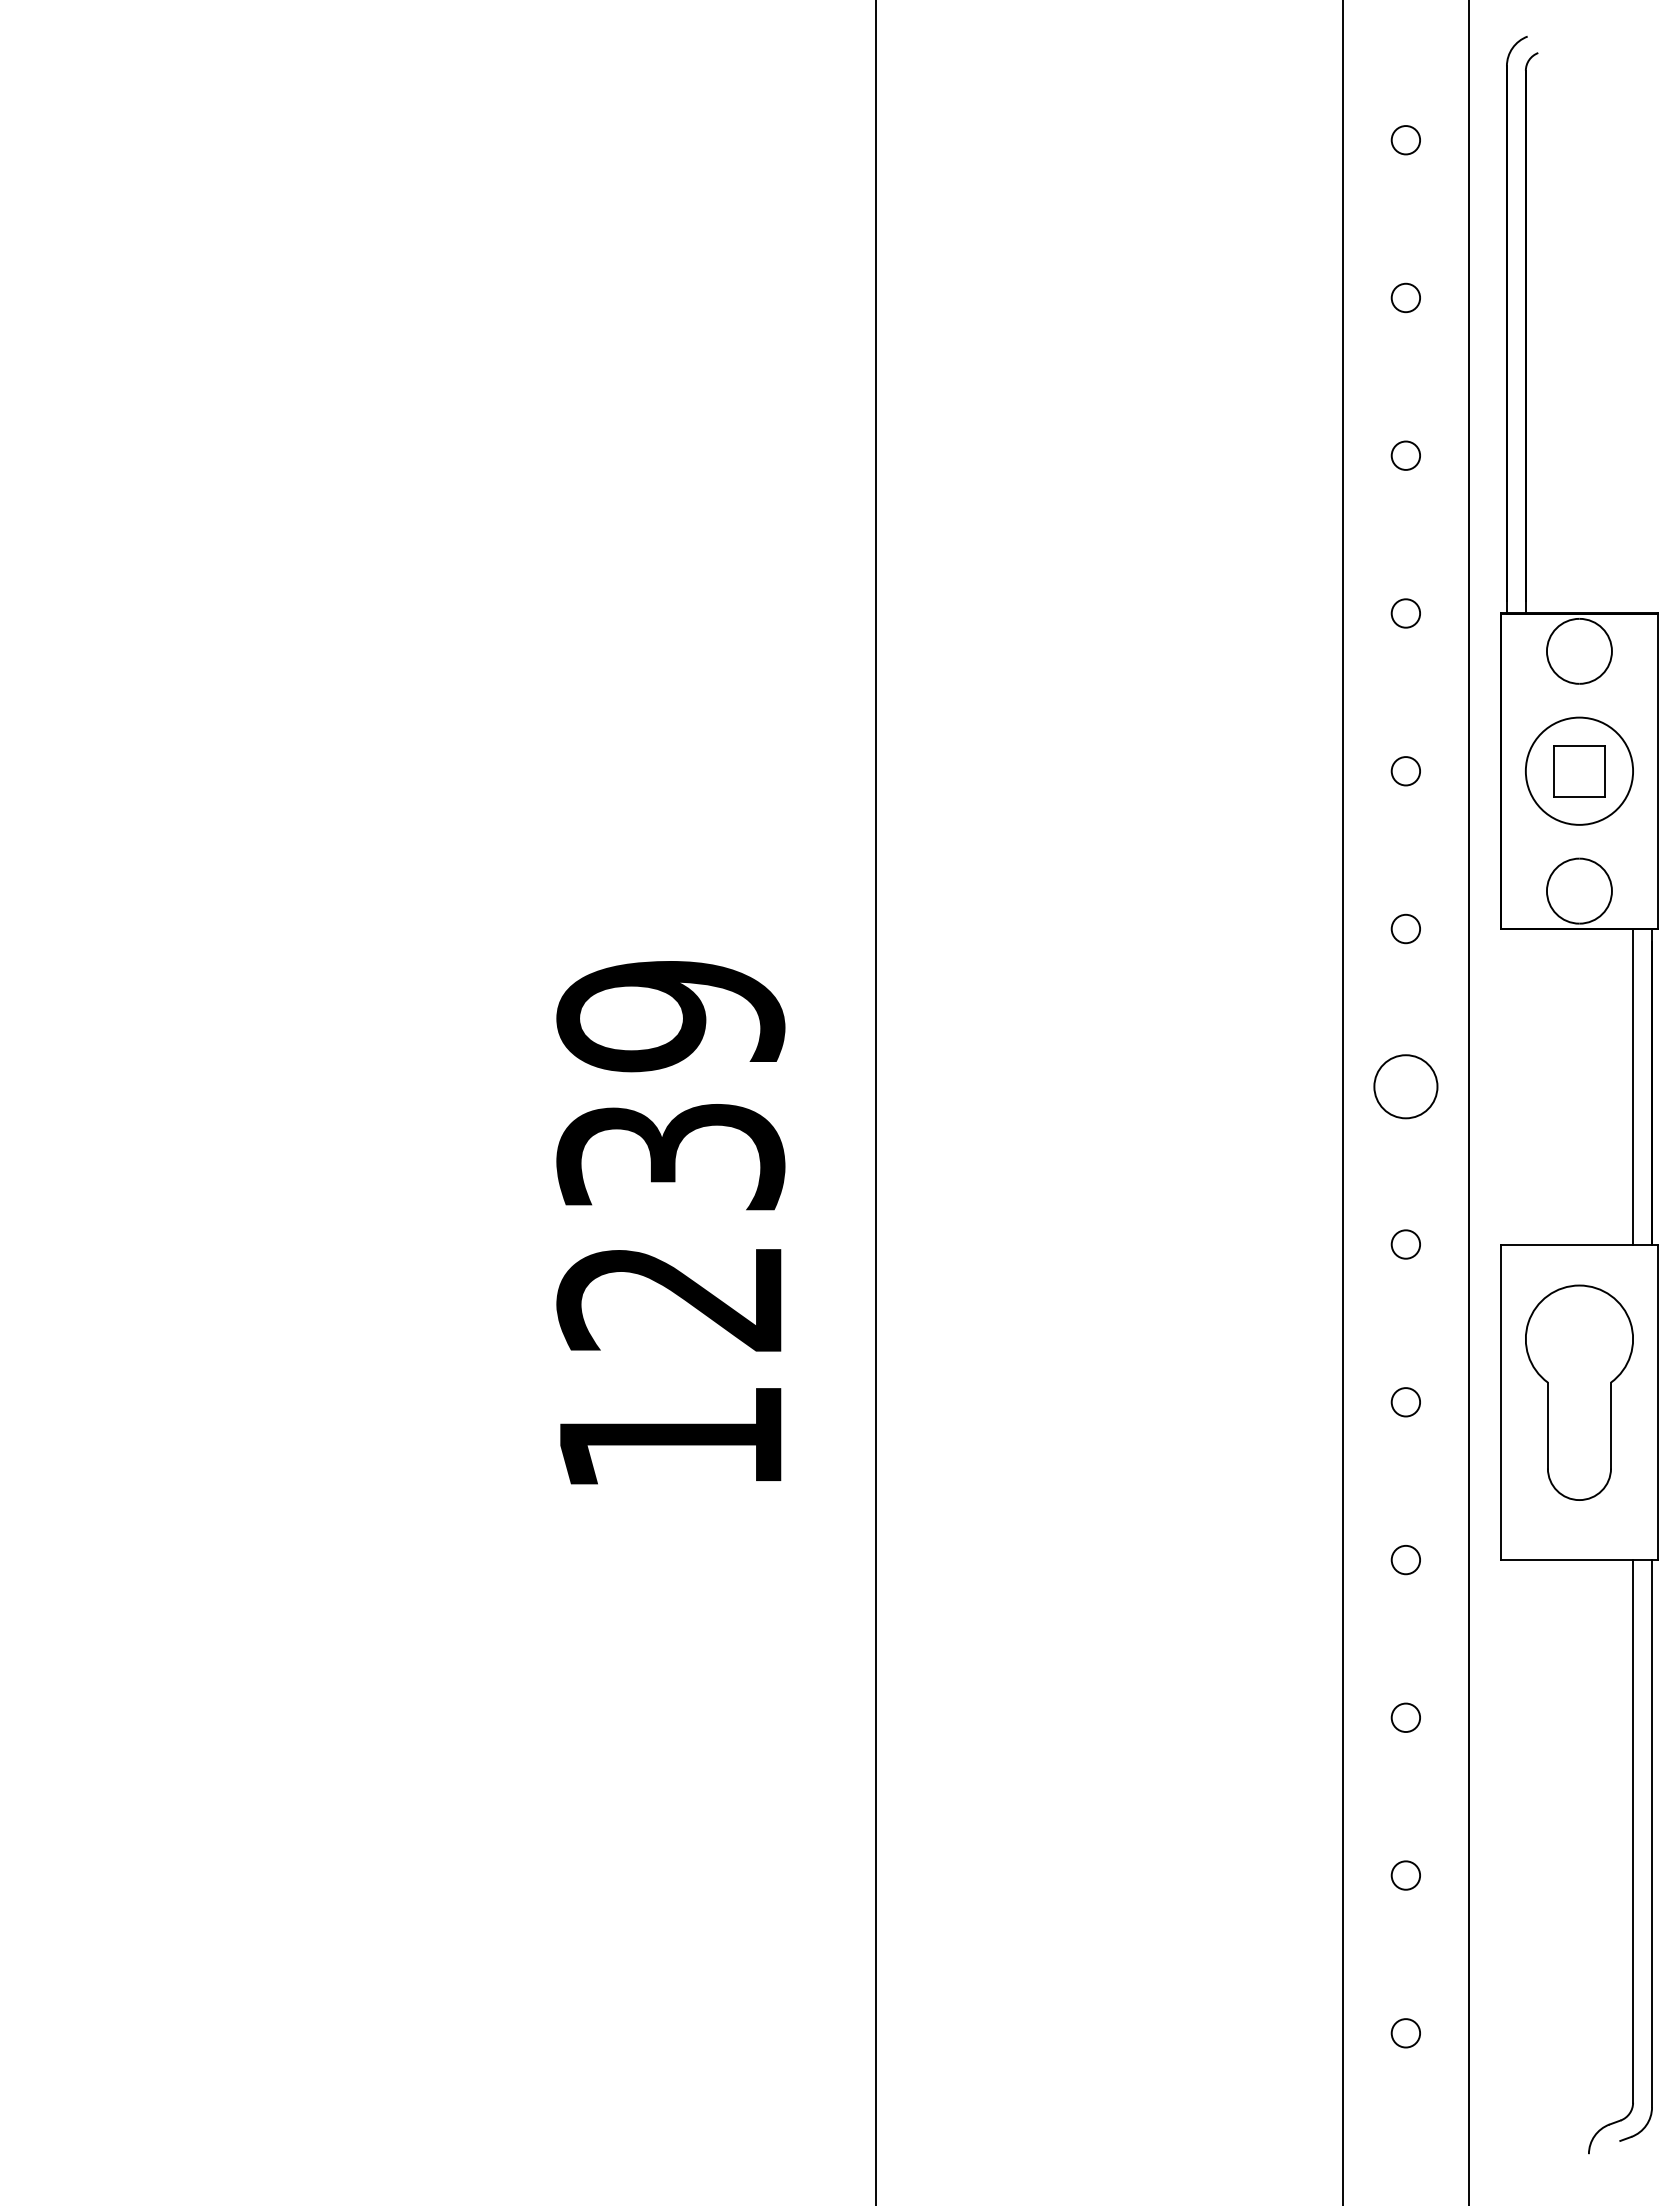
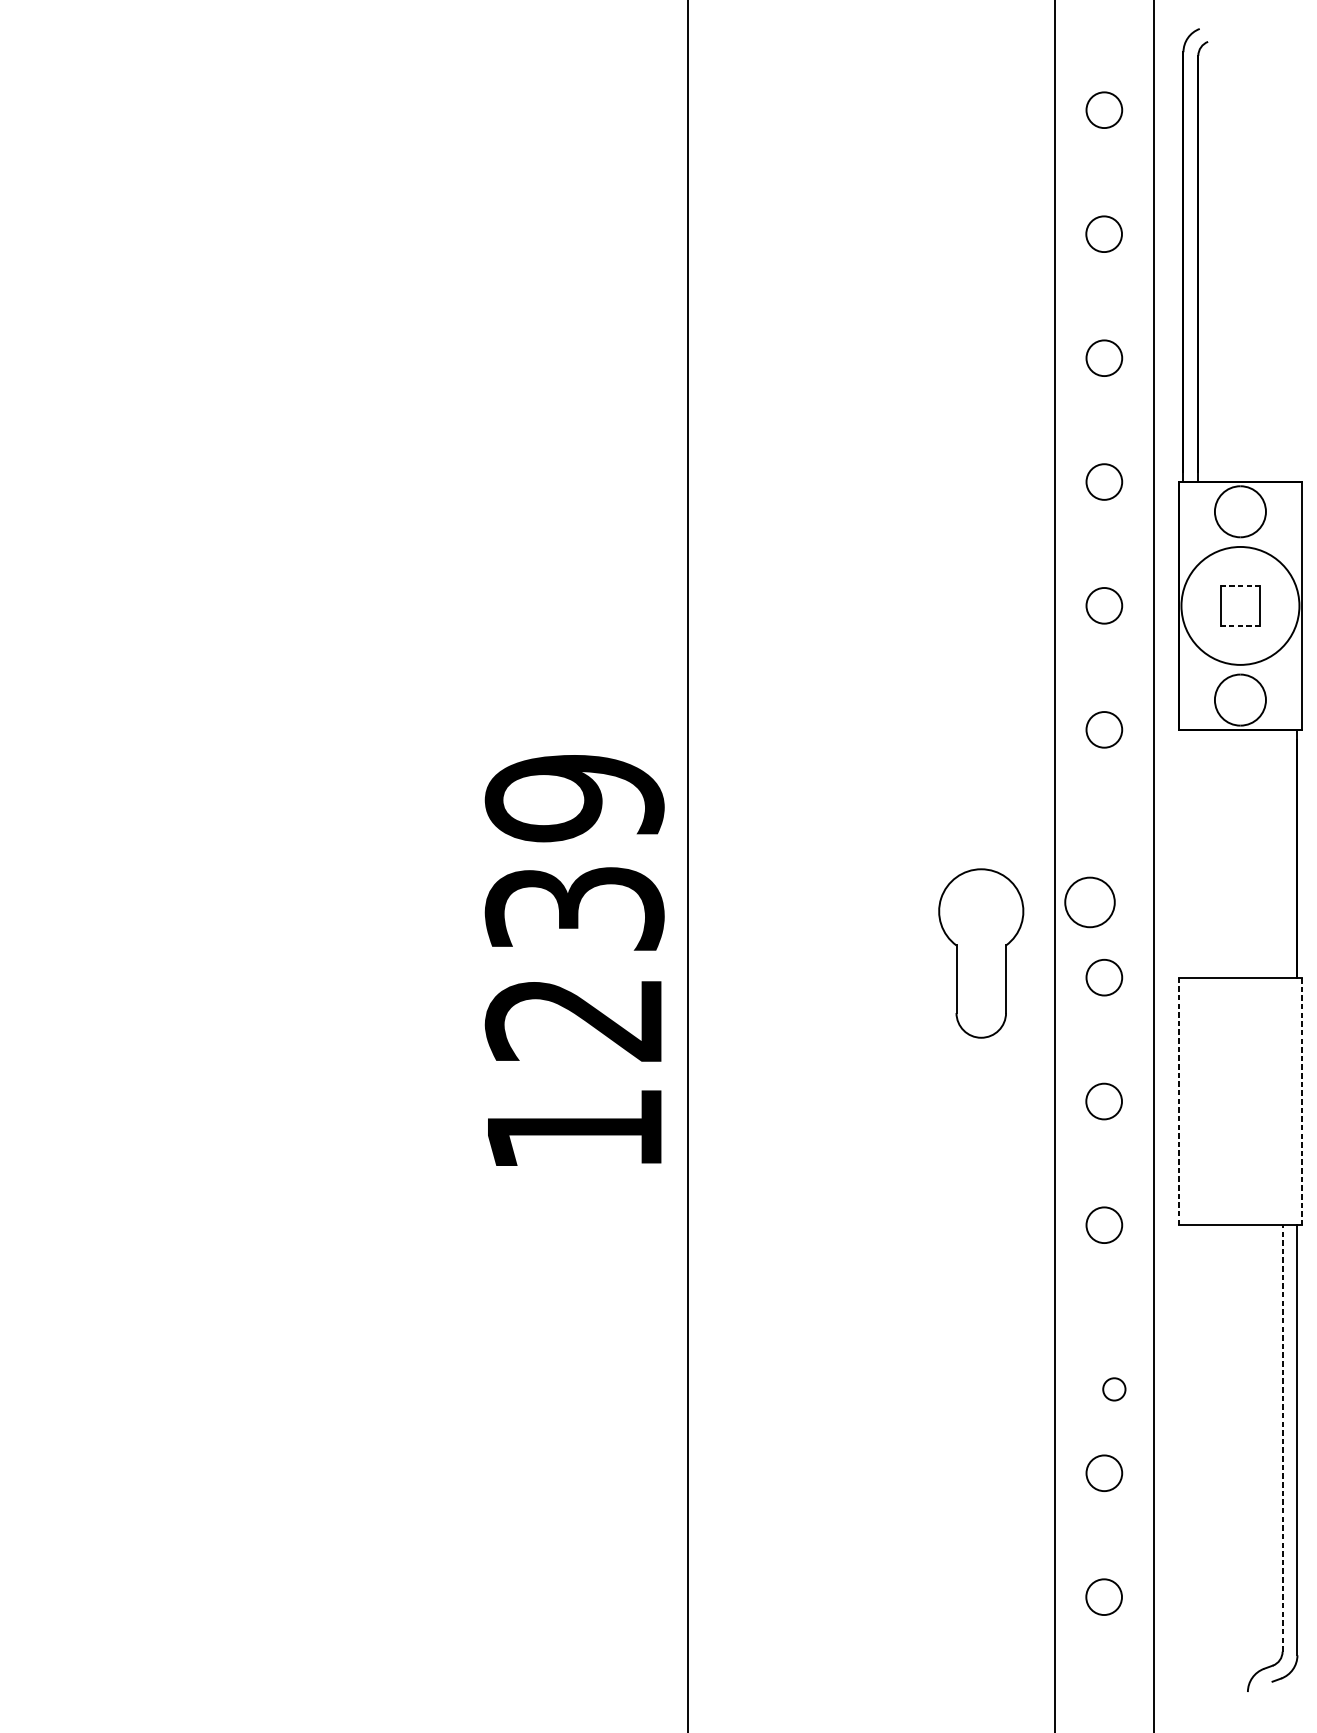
circle: (1405, 140) -> (1103, 110), size x1.6
circle: (1405, 297) -> (1103, 233), size x1.6
circle: (1405, 455) -> (1103, 357), size x1.6
circle: (1405, 613) -> (1103, 482), size x1.6
line: (1579, 746) -> (1240, 586), solid -> dashed
circle: (1579, 770) -> (1240, 605), size x1.4
circle: (1405, 771) -> (1103, 606), size x1.6
line: (1578, 796) -> (1239, 625), solid -> dashed
circle: (1405, 928) -> (1103, 729), size x1.6
circle: (1405, 1086) -> (1089, 902), moved
line: (1633, 1086) -> (1282, 853), removed
text: (670, 1222) -> (574, 960), moved
circle: (1405, 1244) -> (1103, 977), size x1.6
part: (1579, 1392) -> (981, 953), moved
circle: (1405, 1402) -> (1103, 1101), size x1.6
line: (1500, 1402) -> (1178, 1101), solid -> dashed
line: (1658, 1402) -> (1302, 1101), solid -> dashed
circle: (1405, 1560) -> (1103, 1225), size x1.6
circle: (1405, 1717) -> (1114, 1389), moved
line: (1633, 1830) -> (1282, 1437), solid -> dashed
circle: (1405, 1875) -> (1103, 1473), size x1.6
circle: (1405, 2033) -> (1103, 1597), size x1.6

